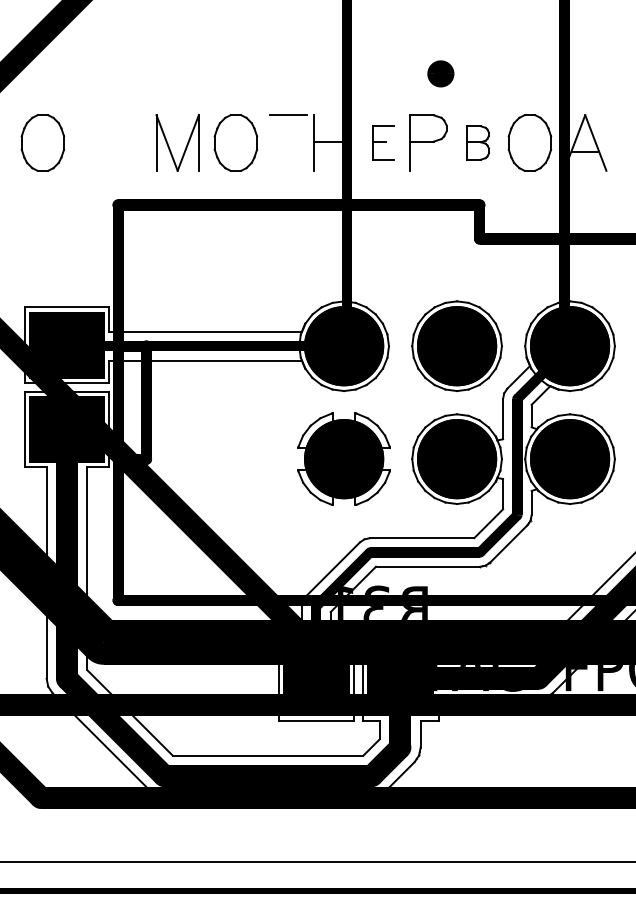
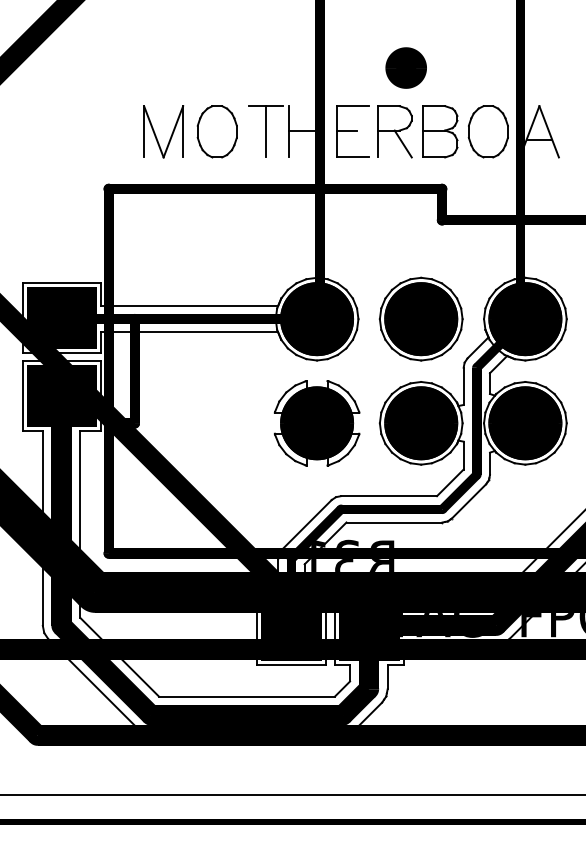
part: (440, 73) -> (405, 67), size x1.67
part: (42, 142) -> (38, 131), removed
line: (288, 142) -> (265, 131), added
part: (383, 142) -> (353, 131), size x1.67
part: (477, 142) -> (440, 131), size x1.67
line: (437, 155) -> (403, 143), added

